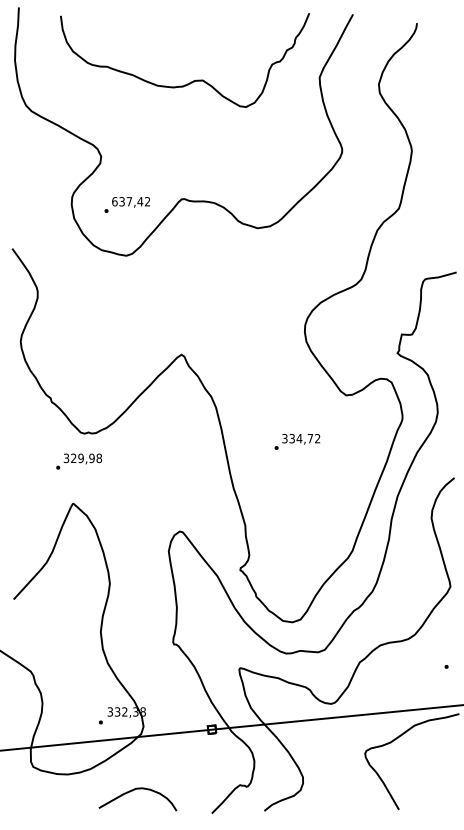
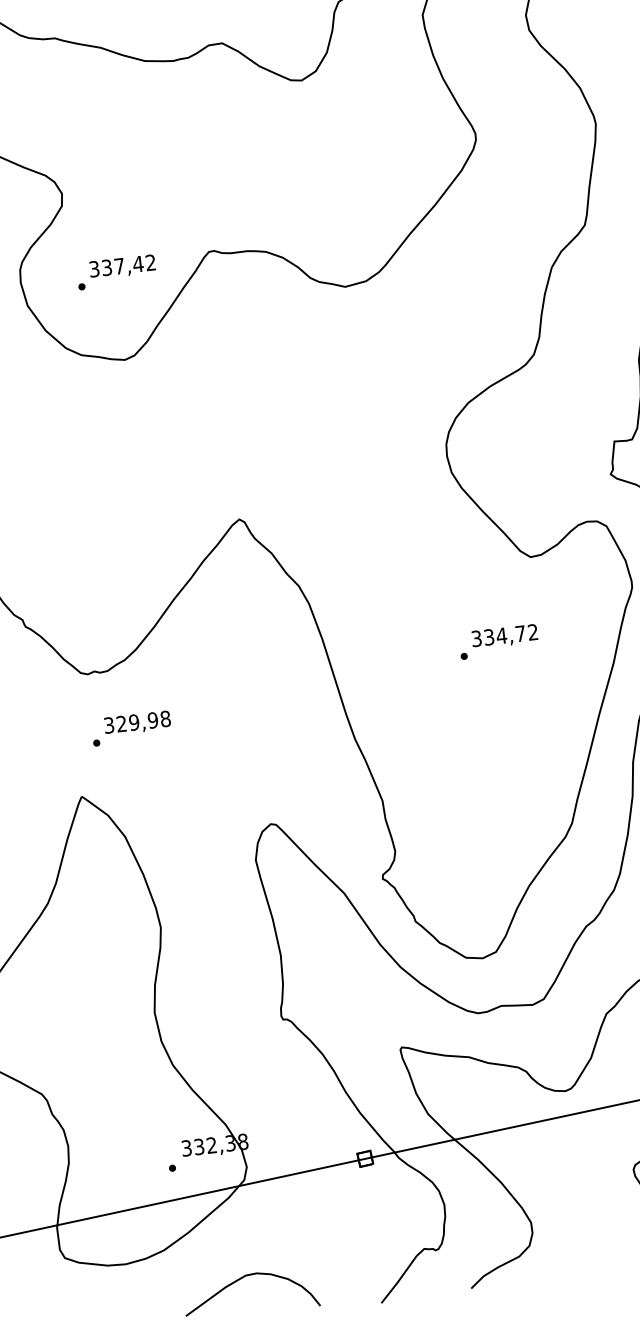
text: (114, 201) -> (93, 268), 637,42 -> 337,42
text: (297, 441) -> (498, 641), moved
text: (79, 461) -> (132, 728), moved

